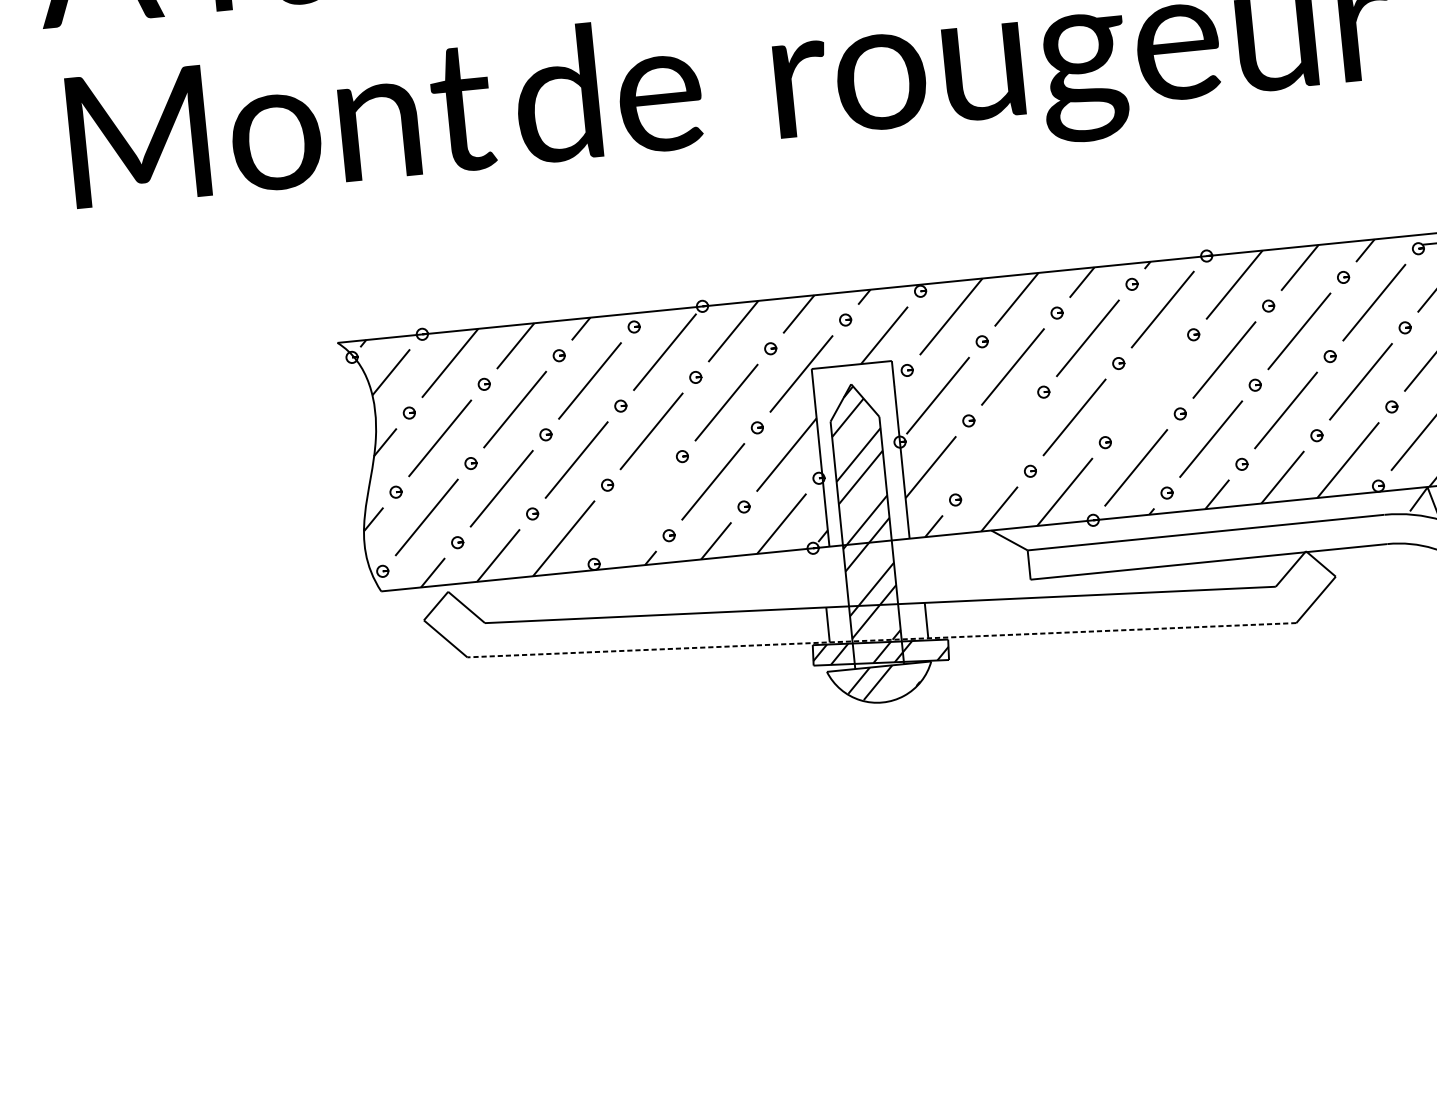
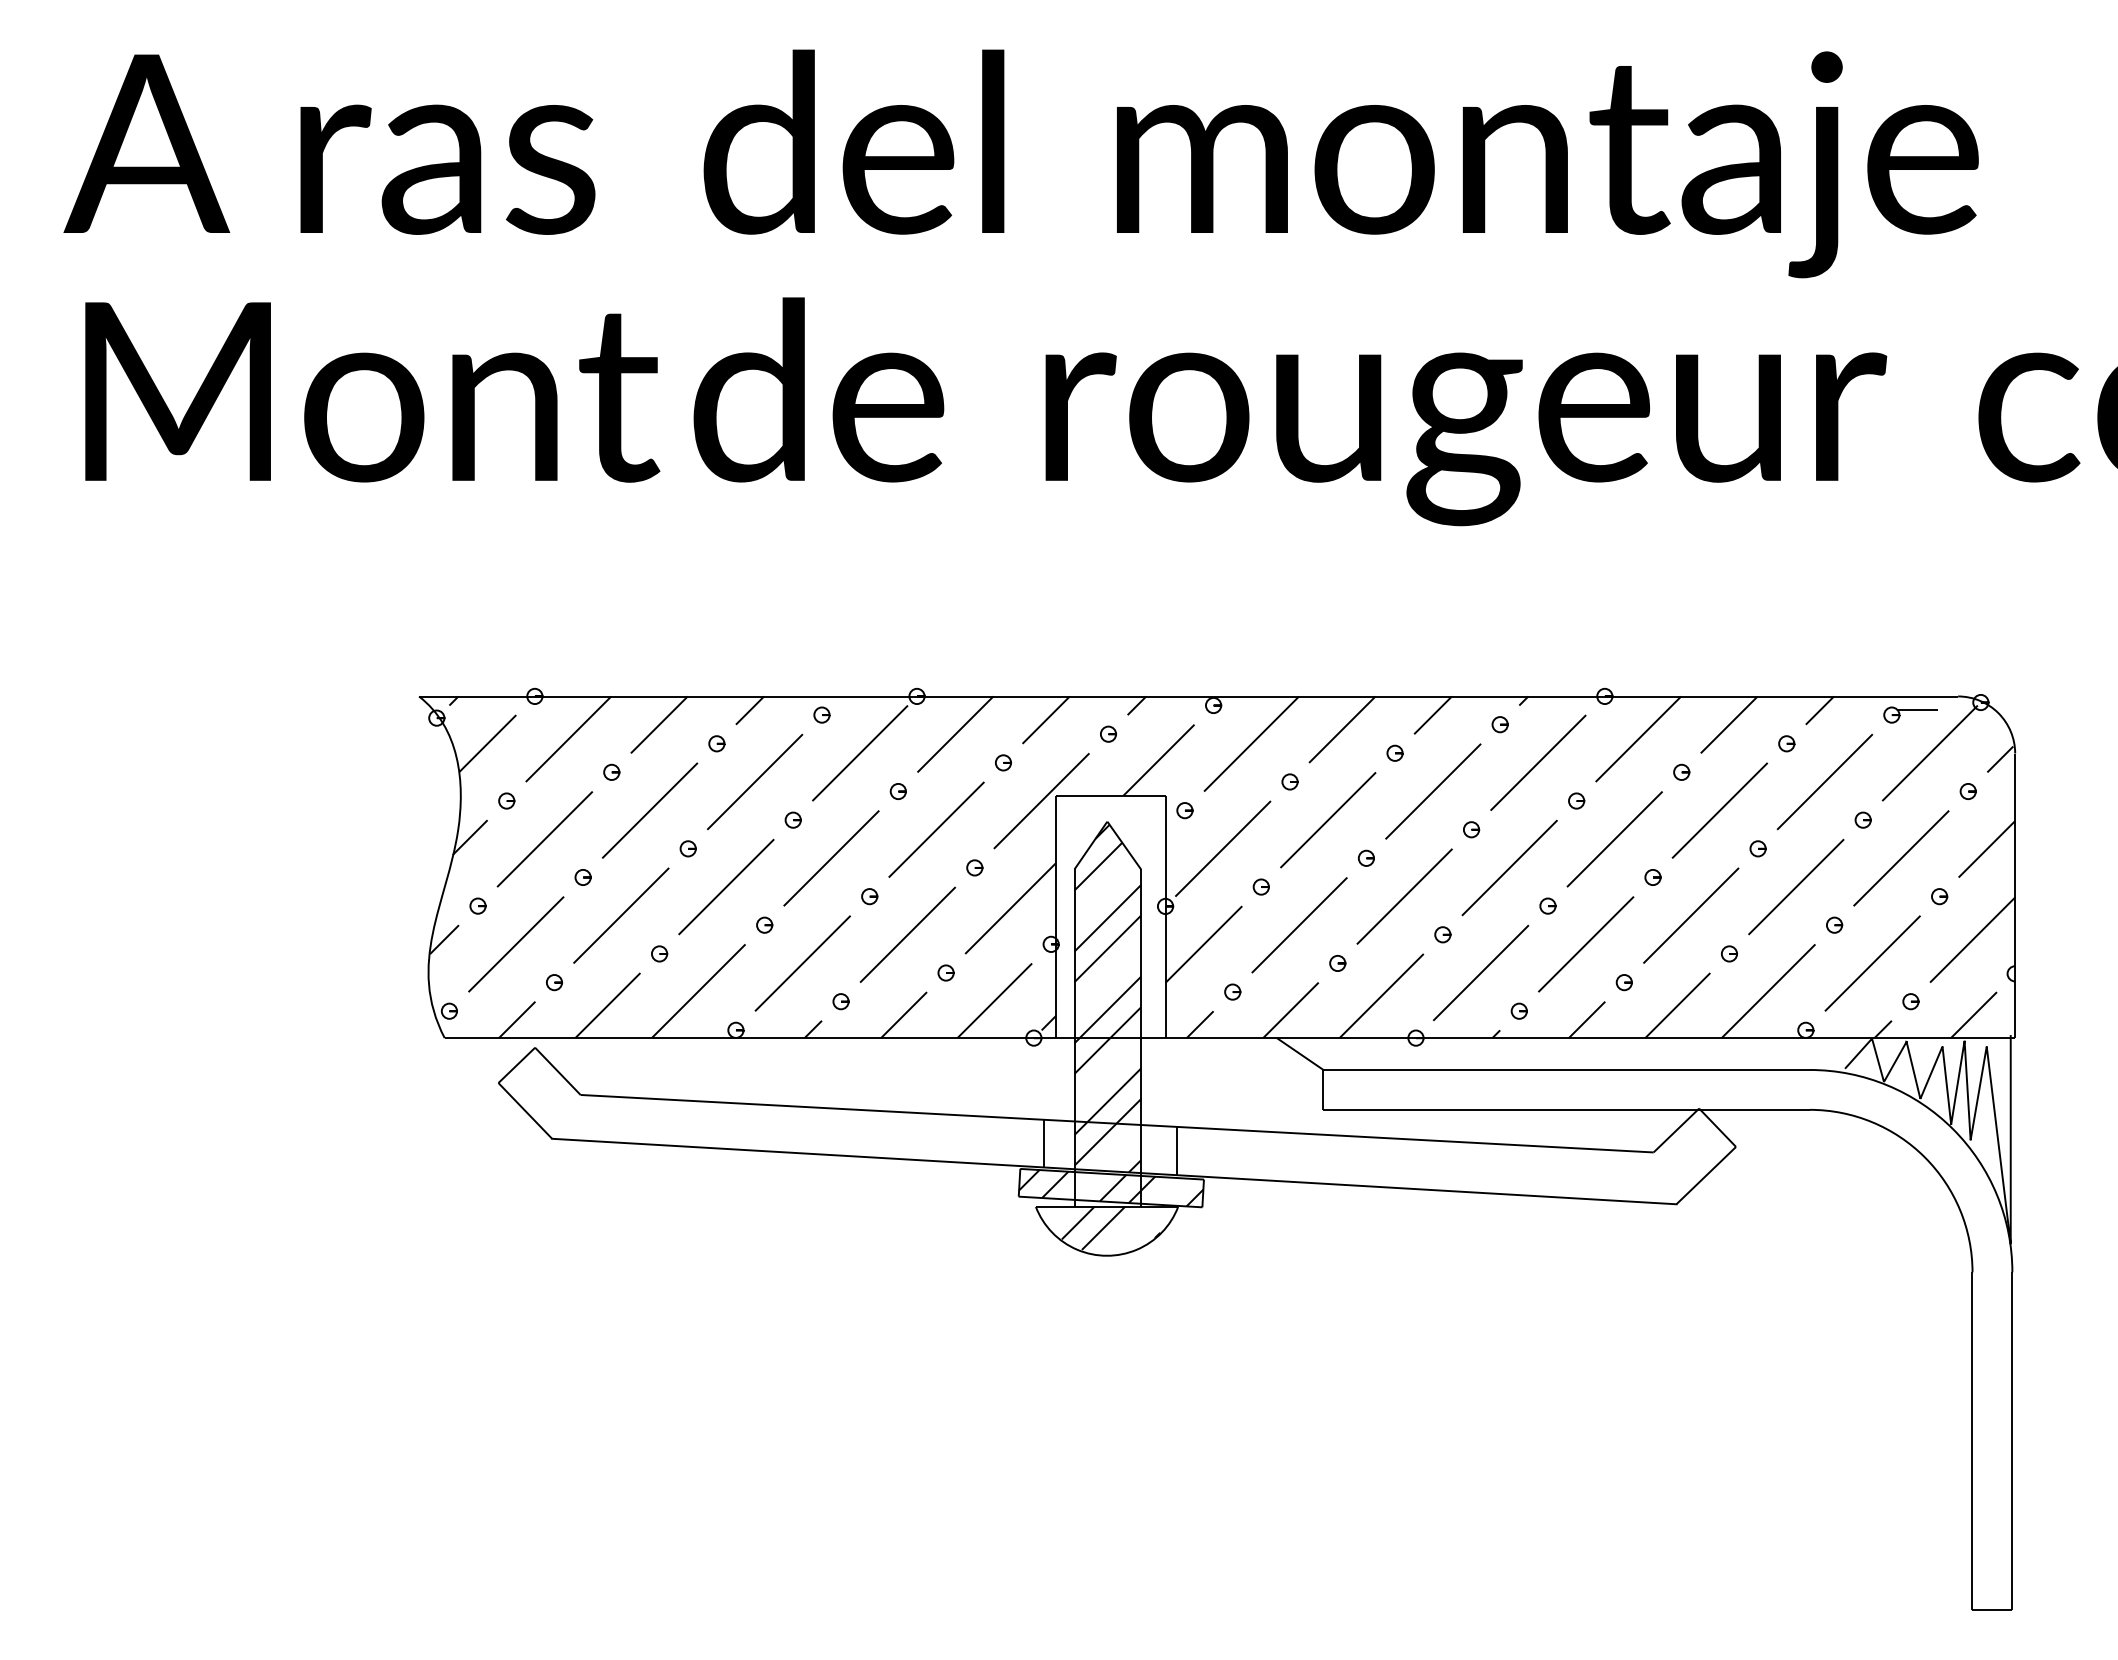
line: (1149, 388) -> (1509, 867), added
line: (999, 446) -> (1299, 925), added
line: (638, 510) -> (802, 963), added
line: (881, 640) -> (1113, 1171), dashed -> solid

